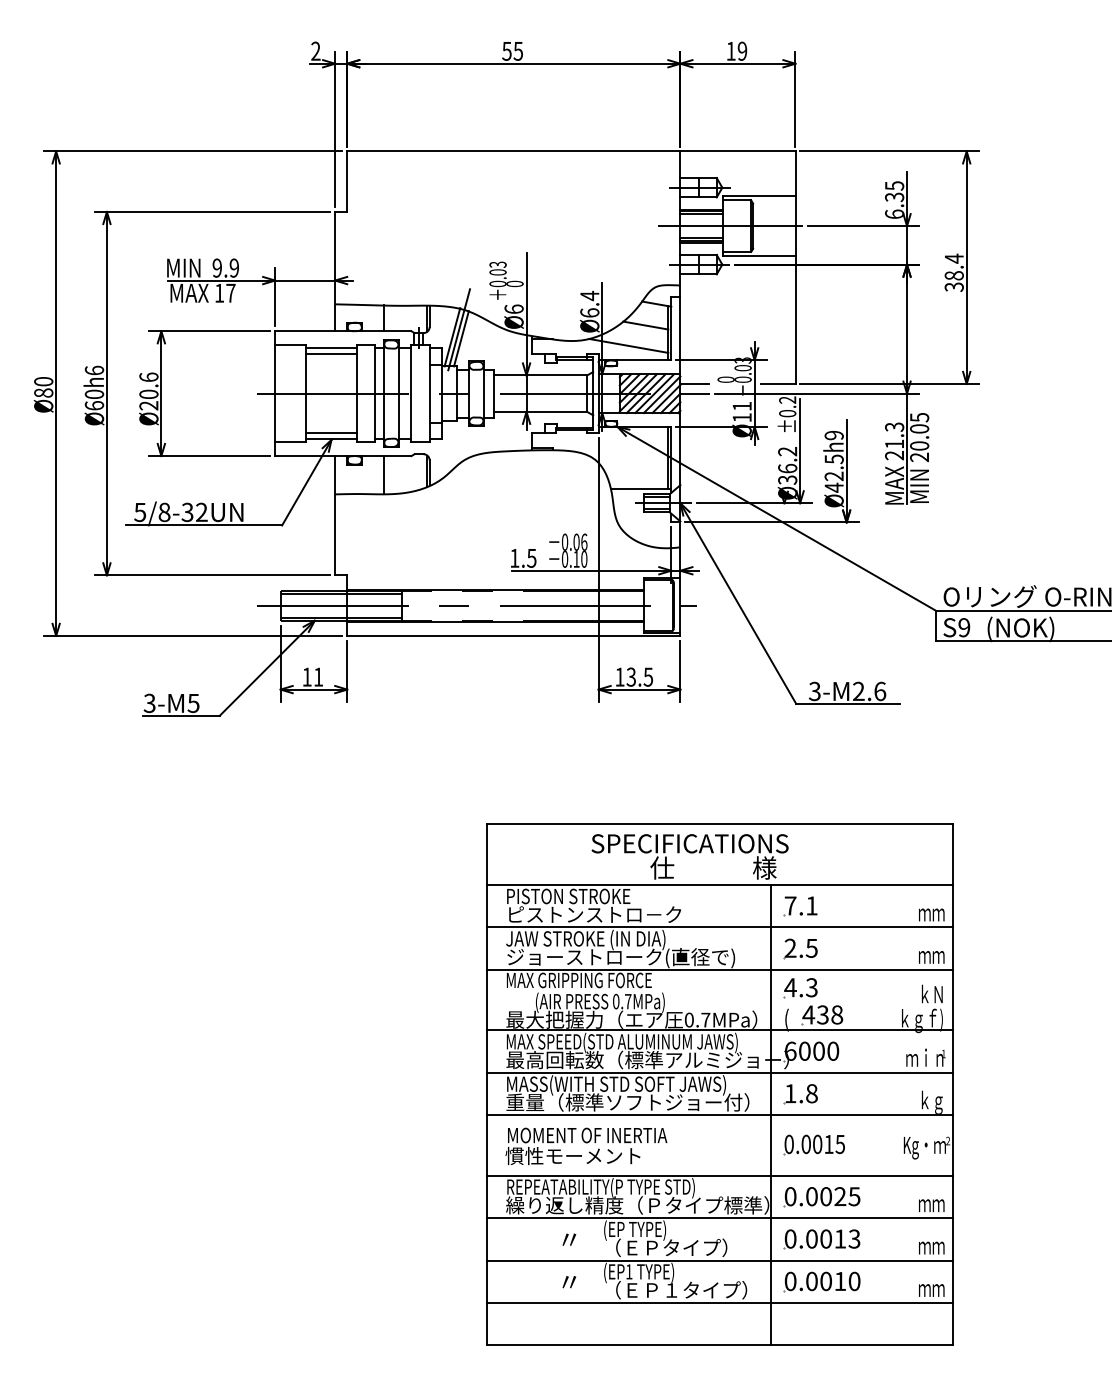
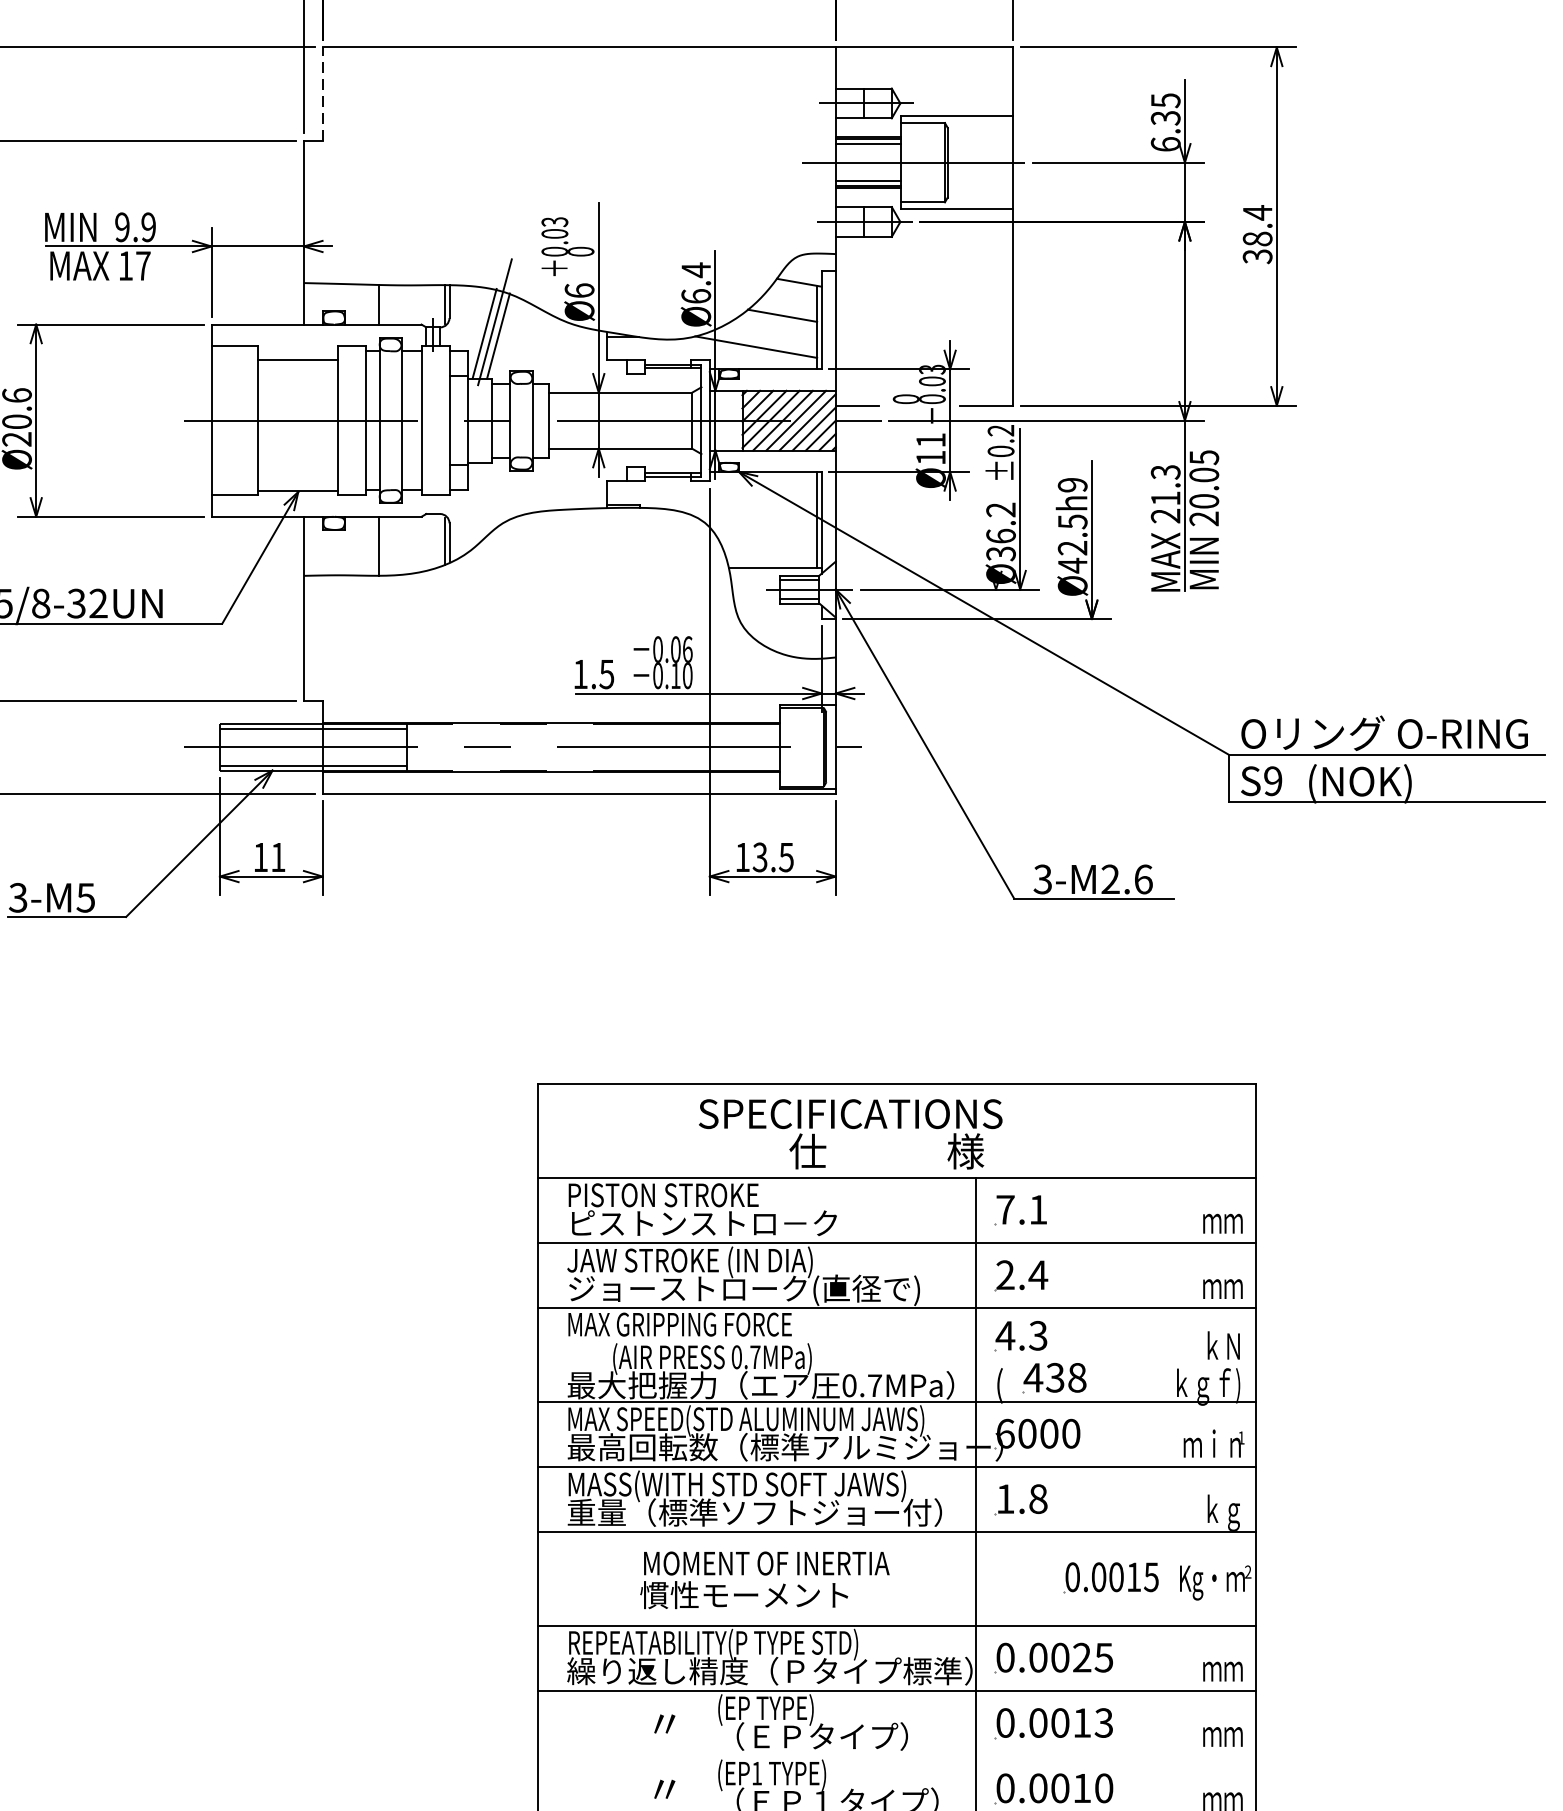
line: (347, 181) -> (322, 93), solid -> dashed
line: (330, 348) -> (296, 351), removed
line: (330, 433) -> (296, 482), removed
text: (811, 948) -> (1037, 1275), 2.5 -> 2.4
part: (813, 1144) -> (1110, 1577), moved
text: (586, 1146) -> (765, 1580), moved
line: (719, 1260) -> (896, 1756), removed

